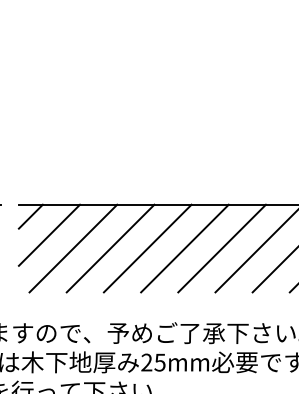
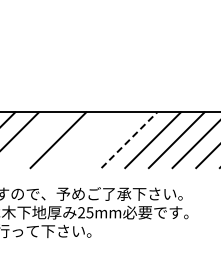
line: (222, 247) -> (129, 139), solid -> dashed
line: (72, 249) -> (34, 140), removed
line: (148, 249) -> (82, 140), removed
line: (184, 249) -> (105, 140), removed

